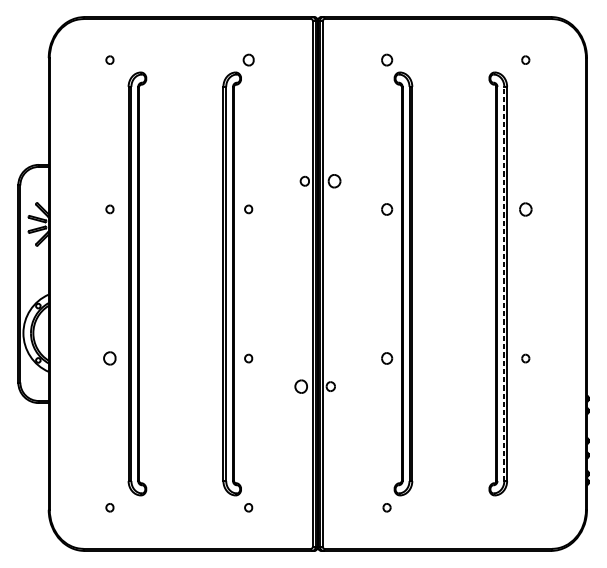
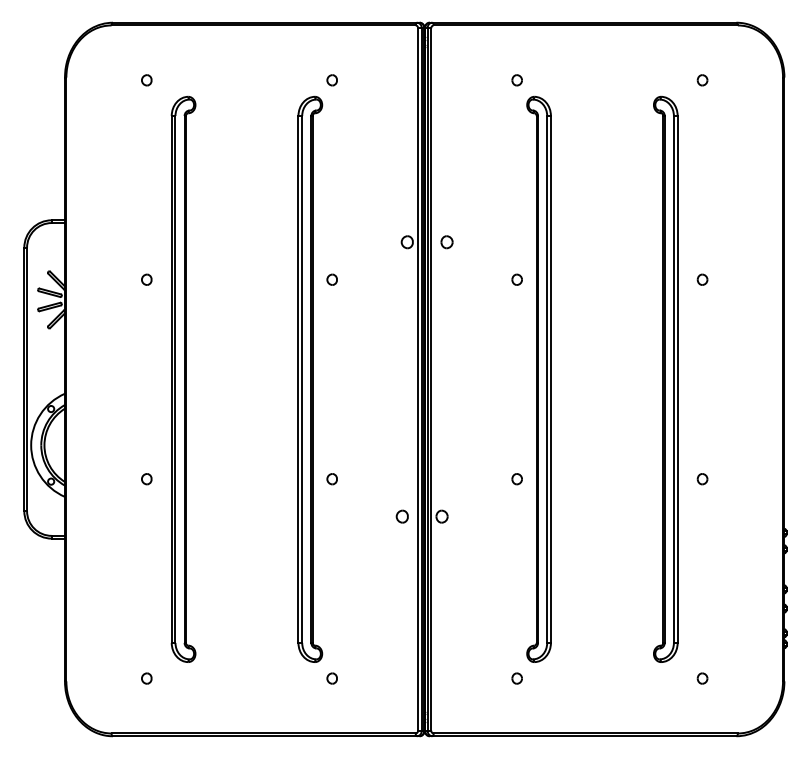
part: (248, 60) -> (331, 80), size x0.71
part: (386, 60) -> (516, 80), size x0.71
part: (334, 181) -> (446, 242), size x0.71
part: (386, 209) -> (516, 279), size x0.71
part: (525, 209) -> (702, 279), size x0.62
line: (504, 283) -> (673, 378), dashed -> solid
part: (109, 358) -> (146, 479), size x0.62
part: (386, 358) -> (516, 479), size x0.71
part: (300, 386) -> (401, 516), size x0.71
part: (525, 507) -> (702, 678), added

